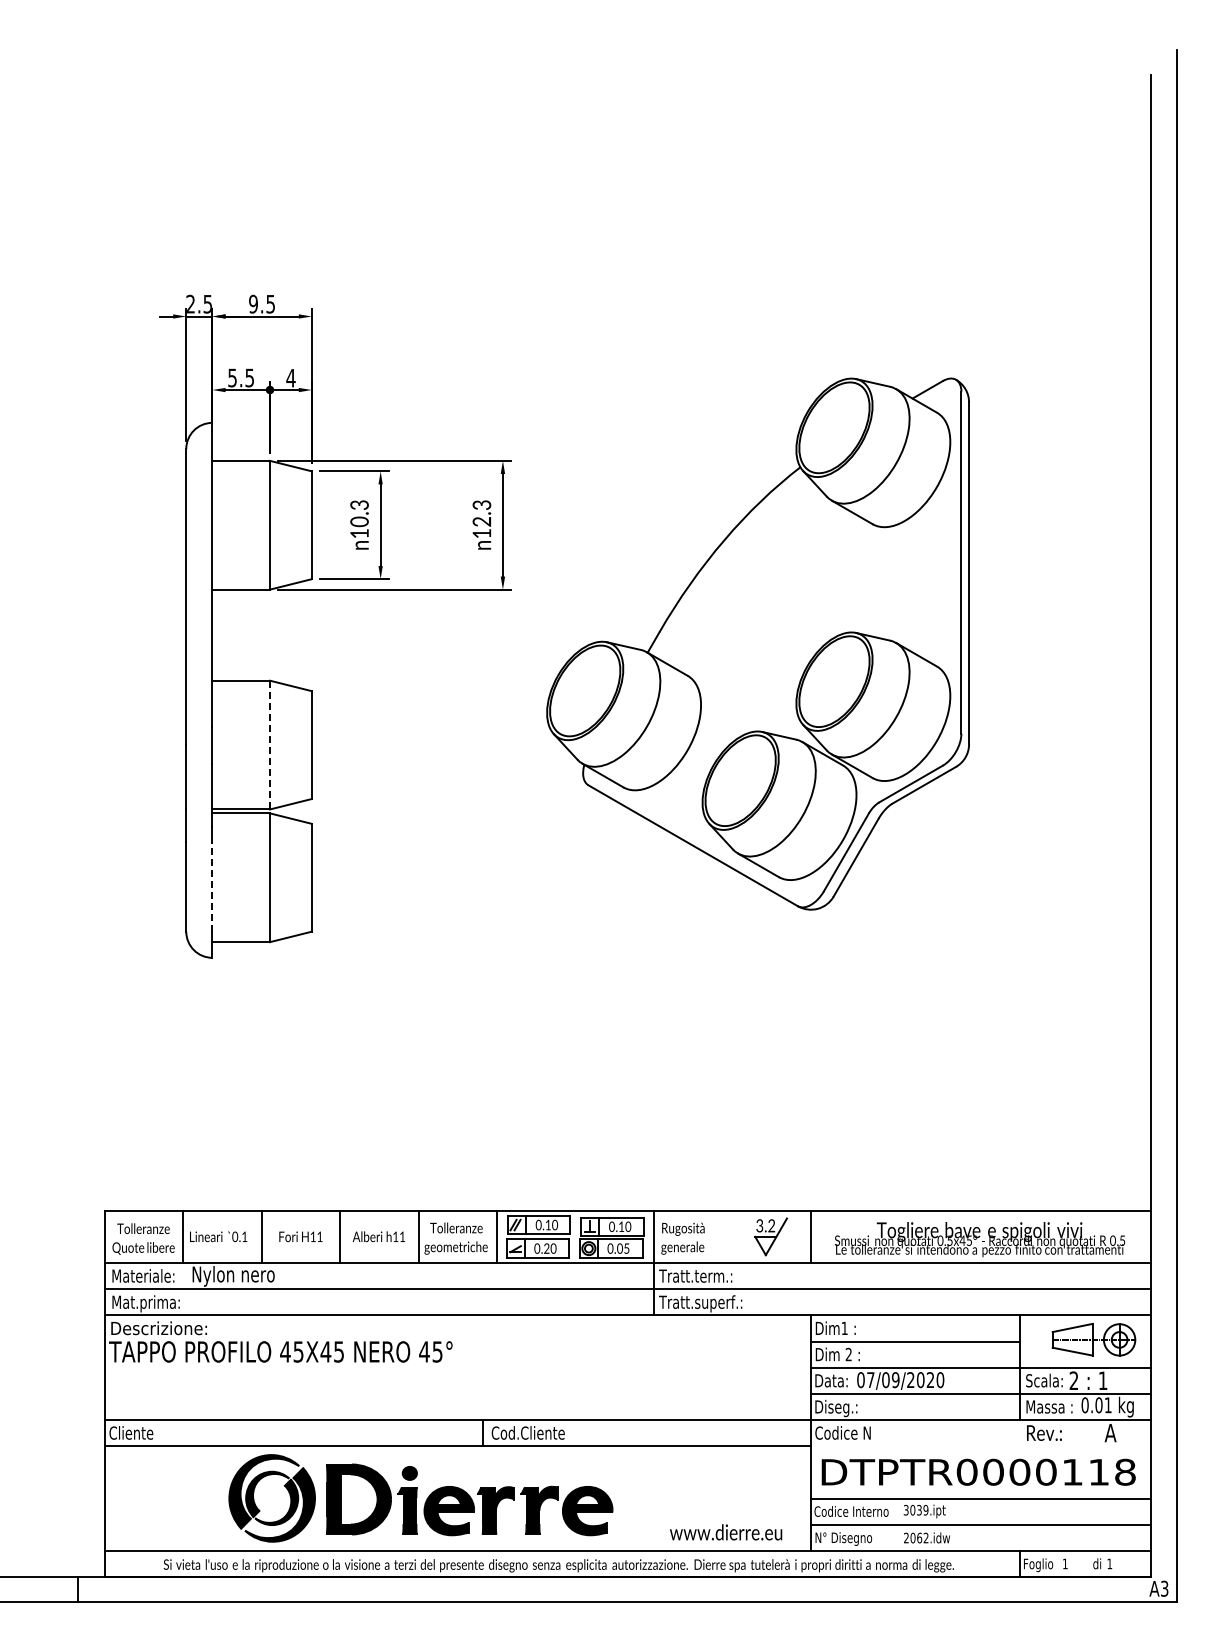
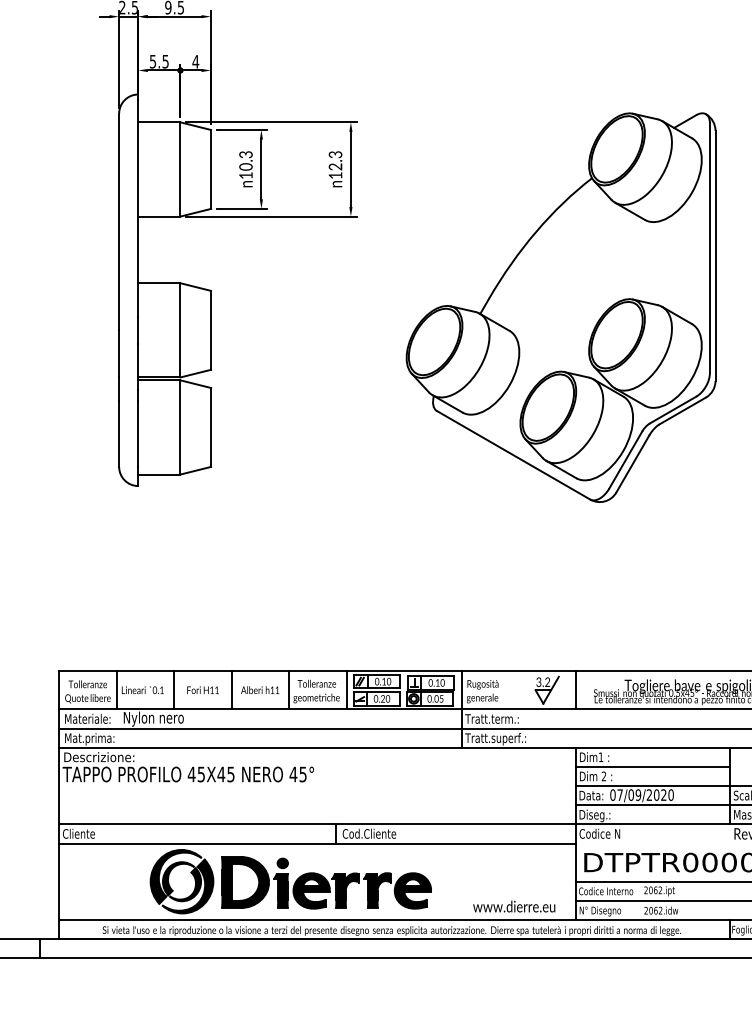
part: (757, 643) -> (560, 307), moved
line: (270, 744) -> (180, 329), dashed -> solid
line: (212, 886) -> (138, 433), dashed -> solid
text: (915, 1510) -> (652, 890), 3039.ipt -> 2062.ipt

